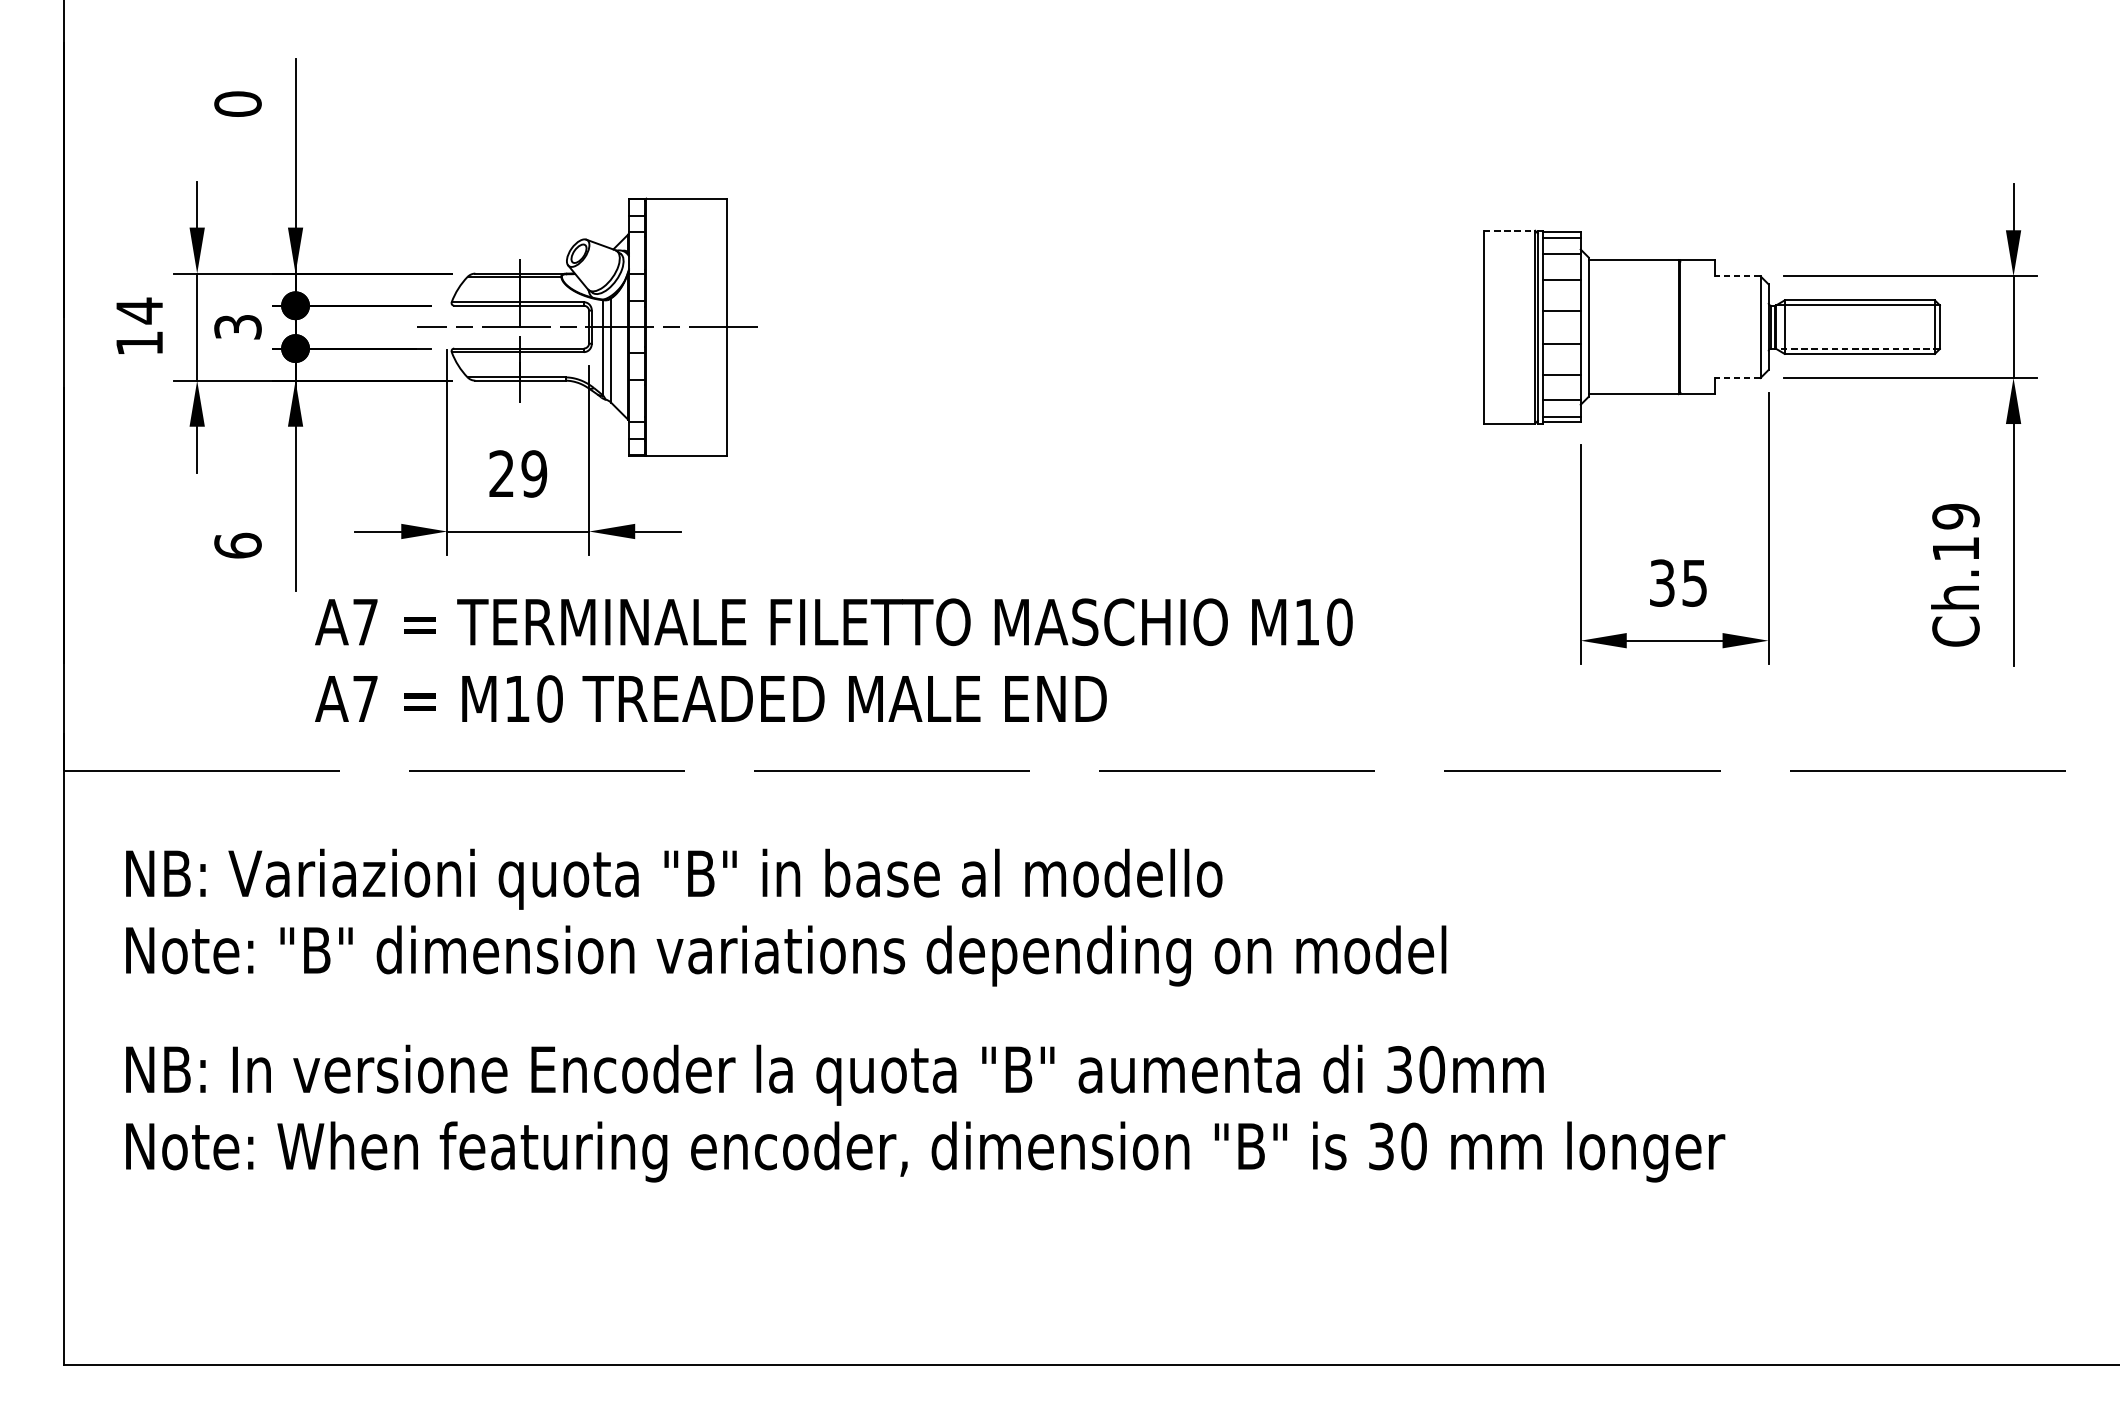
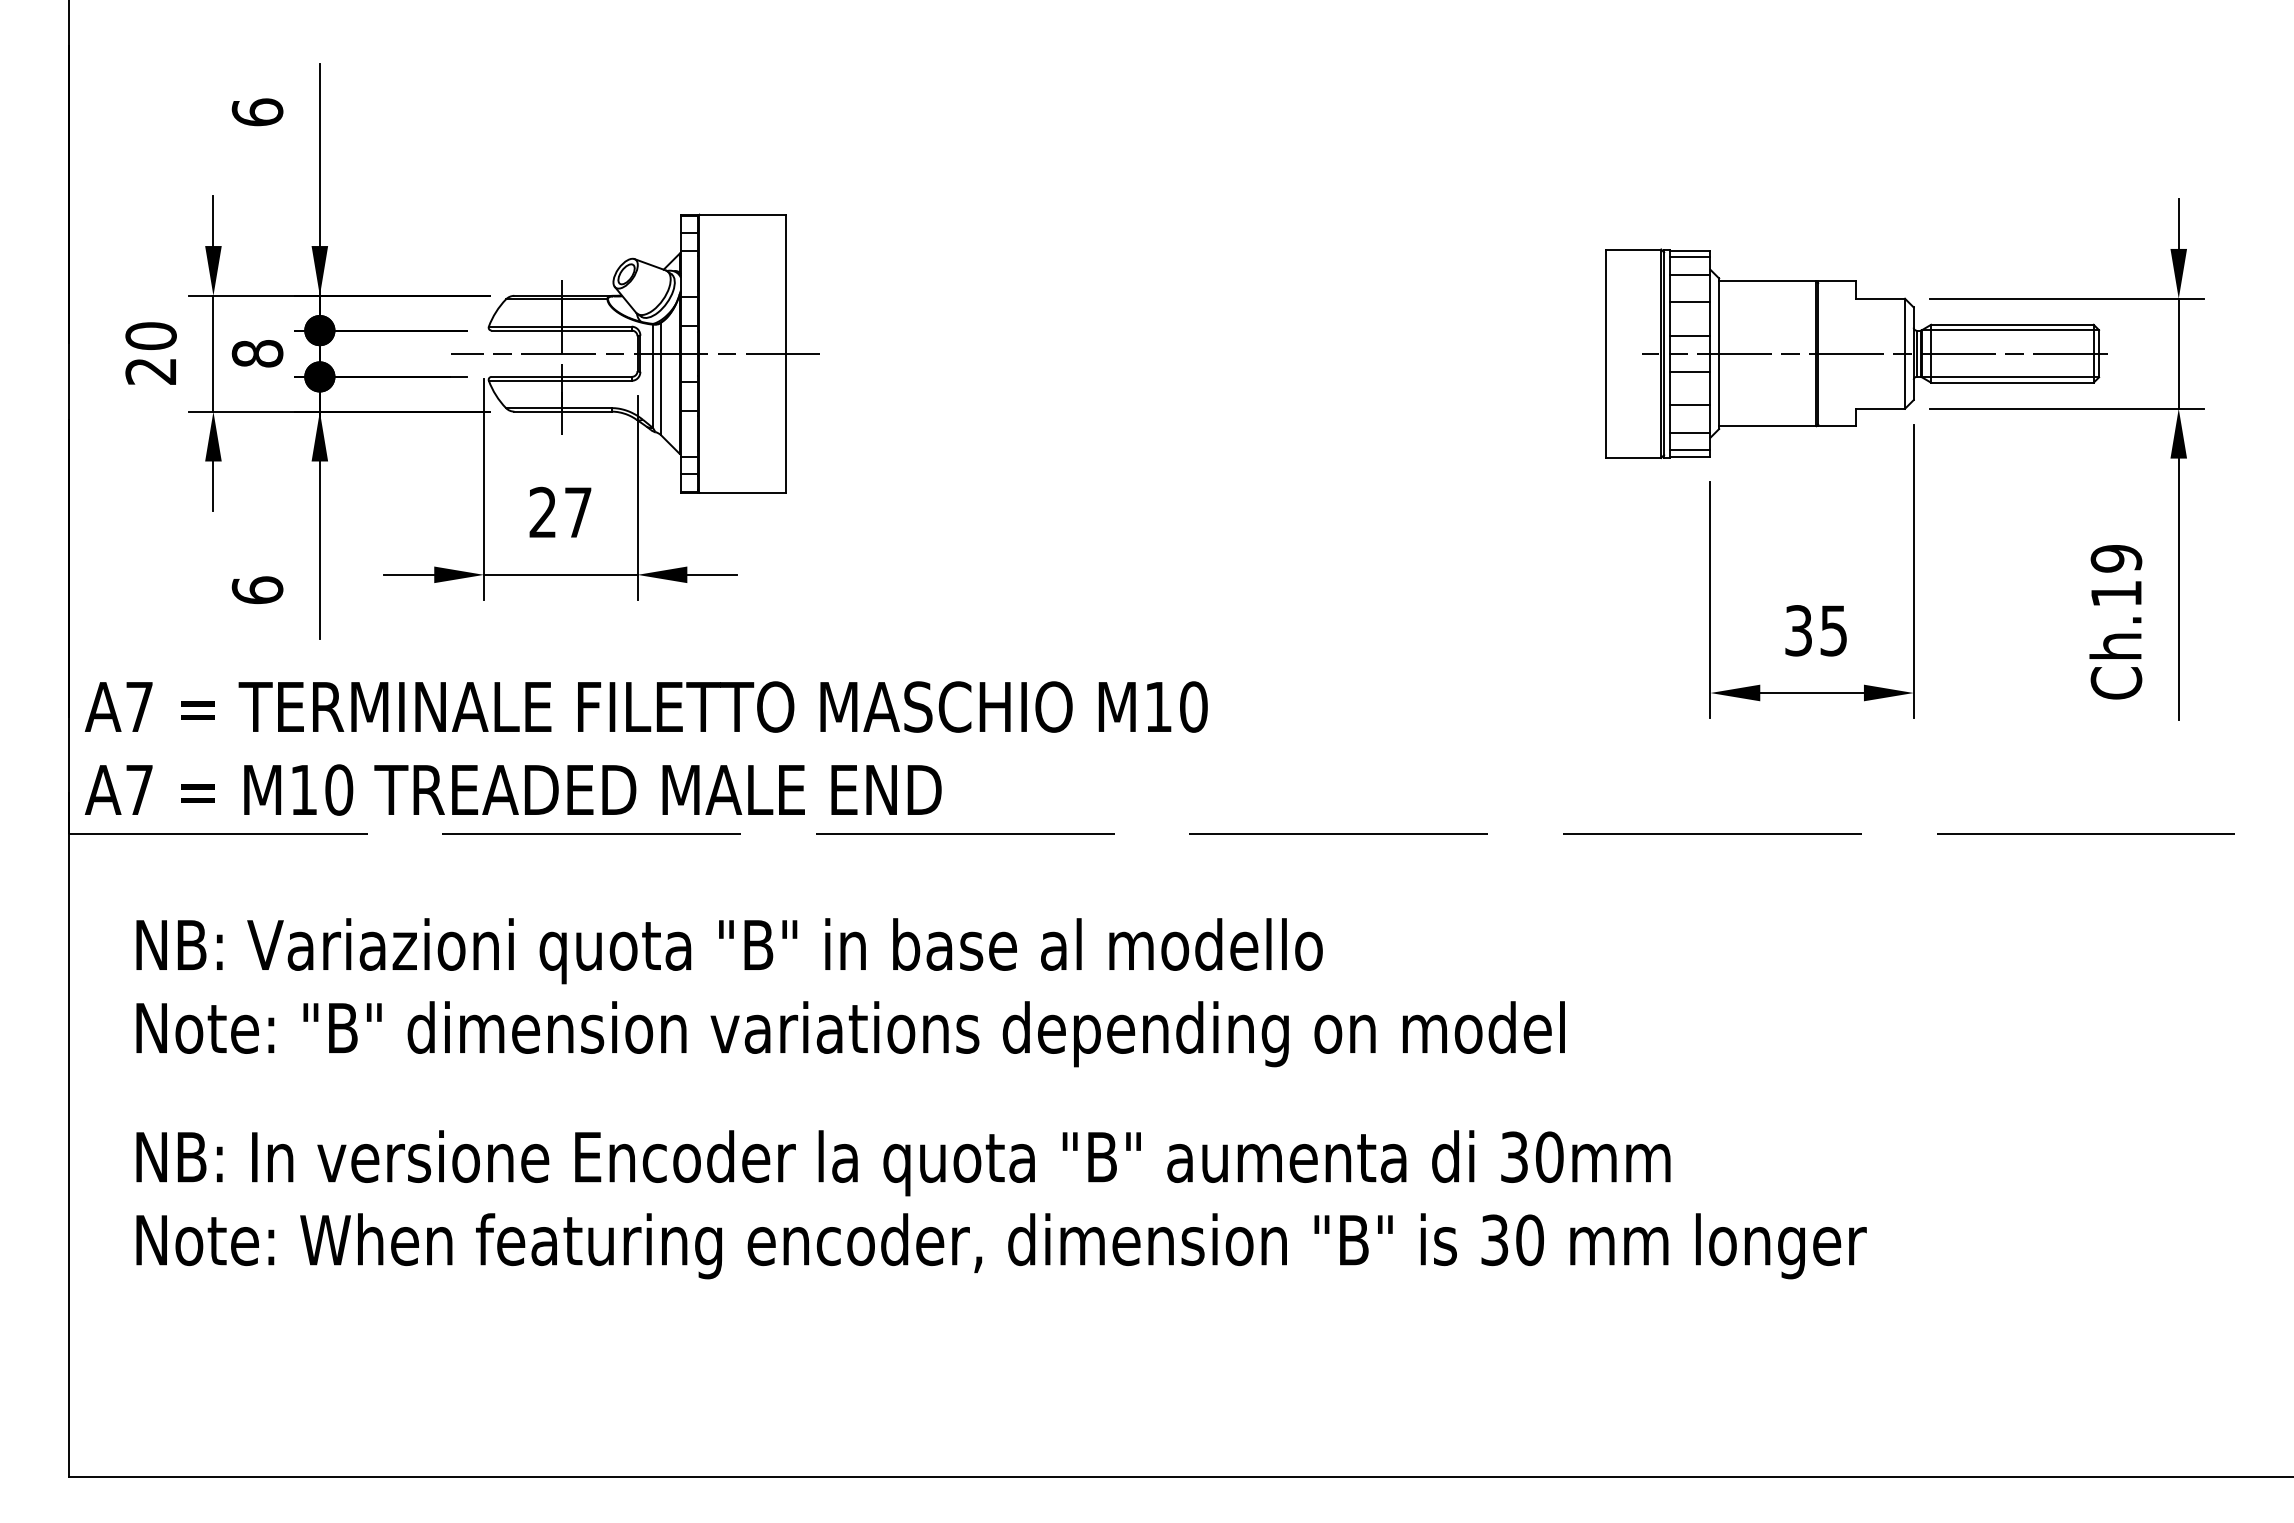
text: (237, 104) -> (257, 112), 0 -> 6
line: (1509, 230) -> (1633, 249), dashed -> solid
line: (1737, 276) -> (1880, 298), dashed -> solid
text: (139, 326) -> (150, 352), 14 -> 20
text: (237, 326) -> (257, 353), 3 -> 8
line: (1732, 326) -> (1874, 353), added
line: (1858, 349) -> (2010, 377), dashed -> solid
line: (1737, 377) -> (1880, 408), dashed -> solid
text: (534, 473) -> (578, 512), 29 -> 27
text: (833, 660) -> (645, 748), moved

